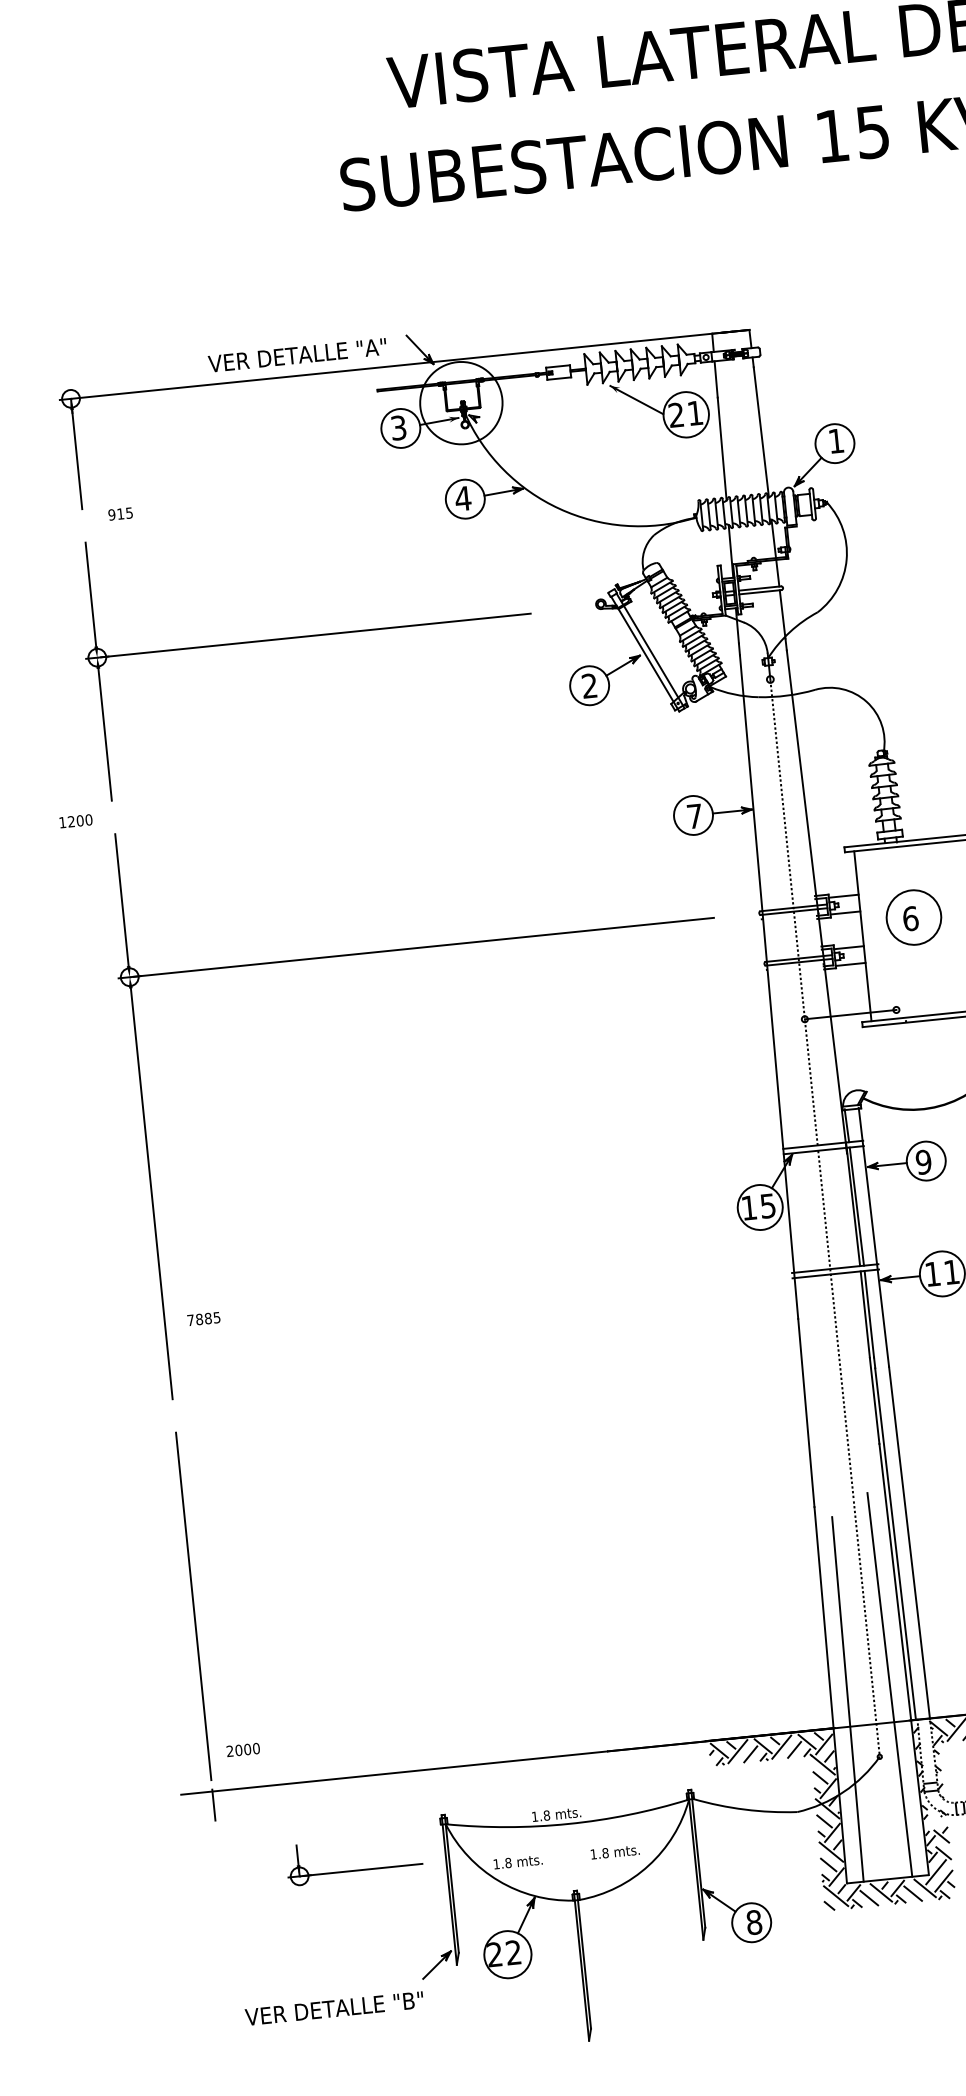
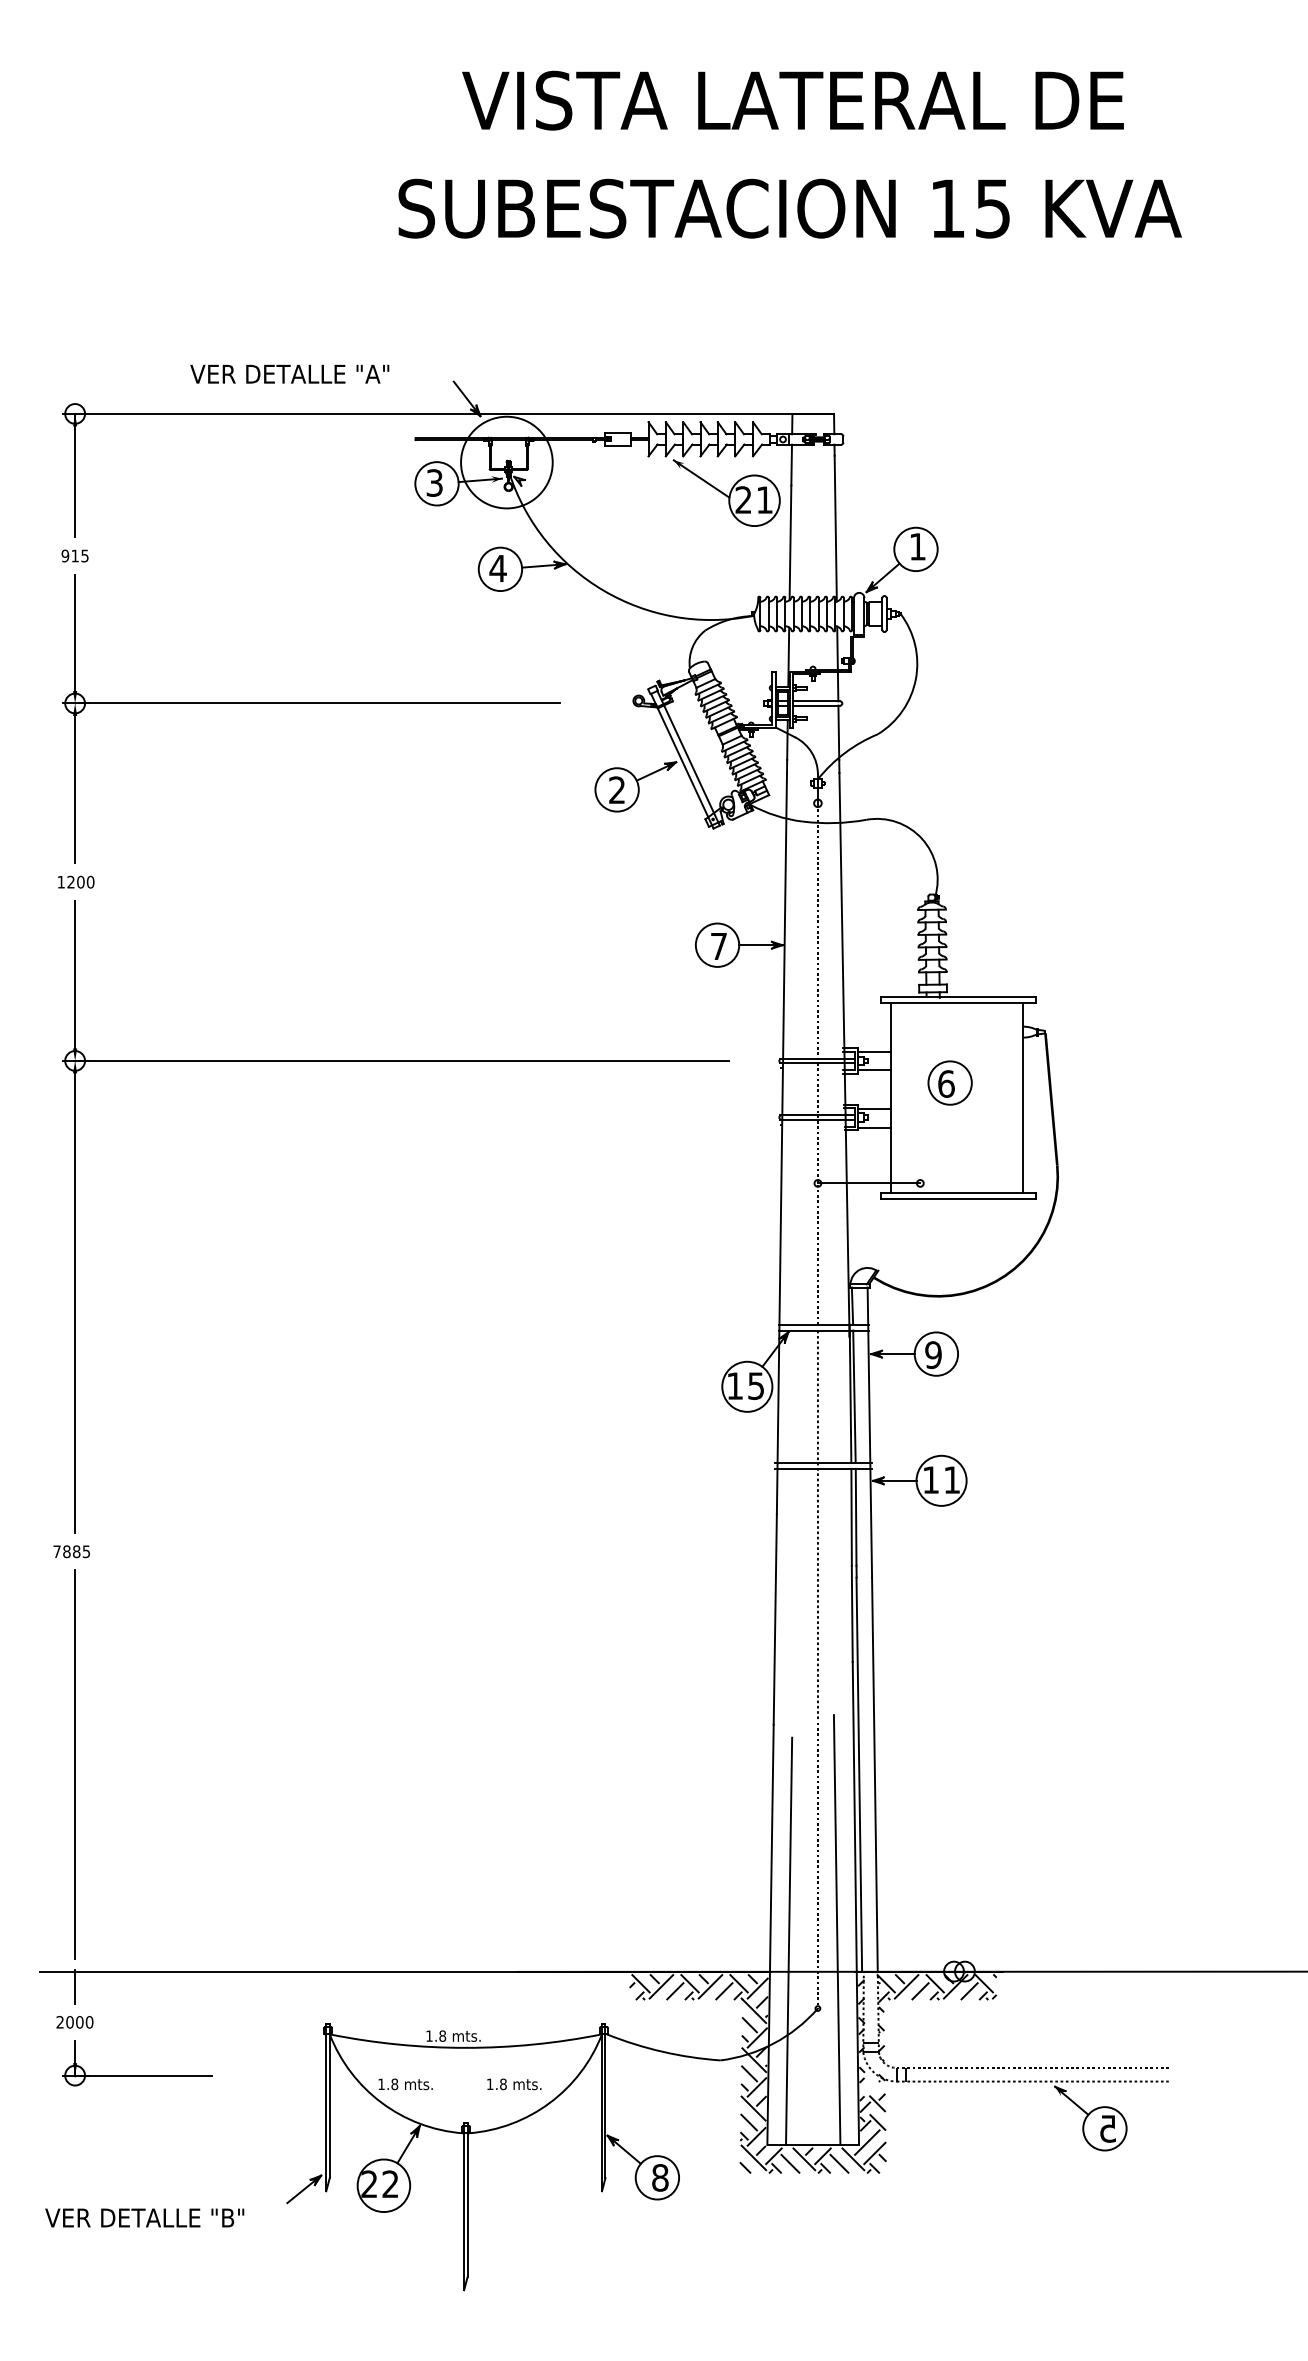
text: (297, 354) -> (289, 373), moved
text: (120, 513) -> (74, 555), moved
text: (76, 820) -> (76, 881), moved
circle: (913, 917) -> (949, 1082), size x0.71
text: (203, 1318) -> (71, 1551), moved
text: (242, 1750) -> (74, 2022), moved
part: (355, 1870) -> (137, 2075), moved
text: (334, 2008) -> (144, 2217), moved

